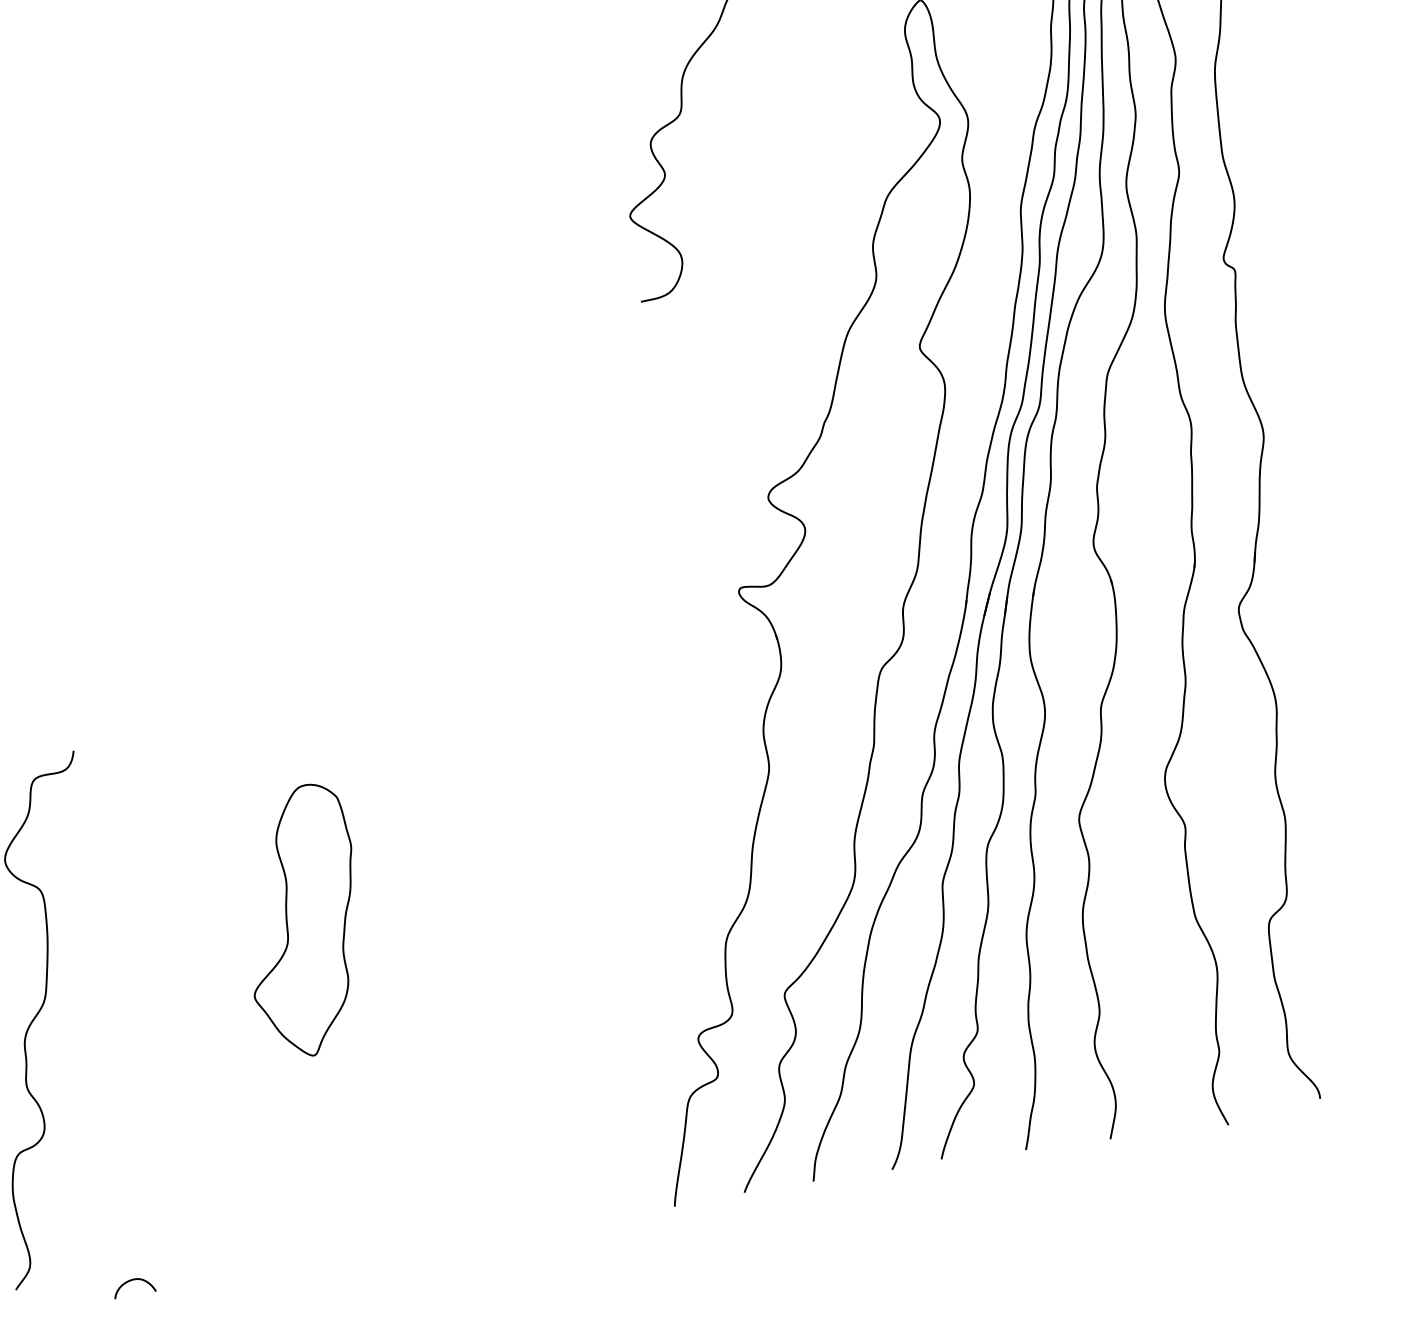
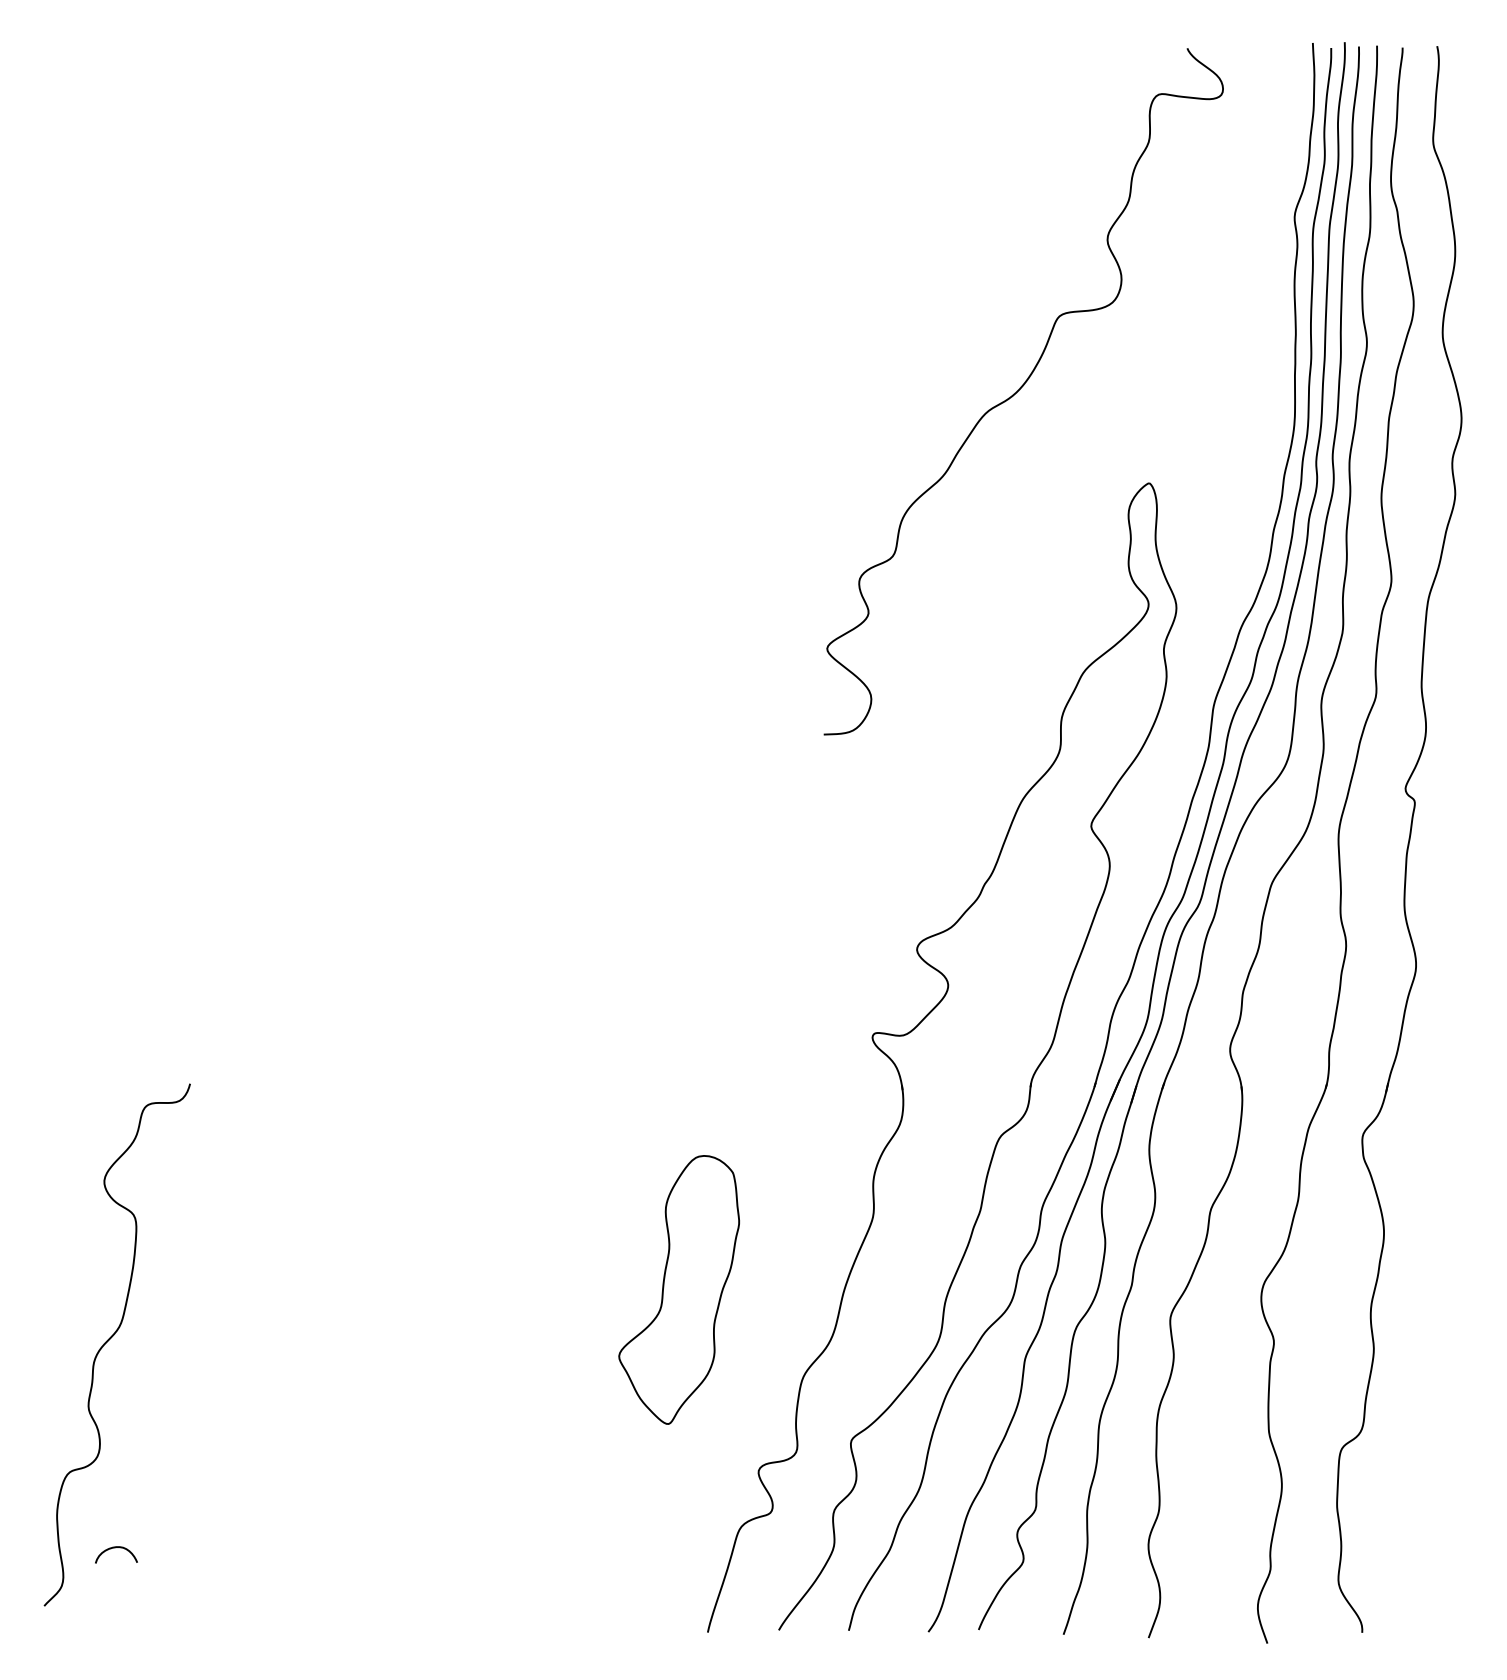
part: (302, 921) -> (678, 1289), moved
curve: (132, 1281) -> (115, 1548), moved

